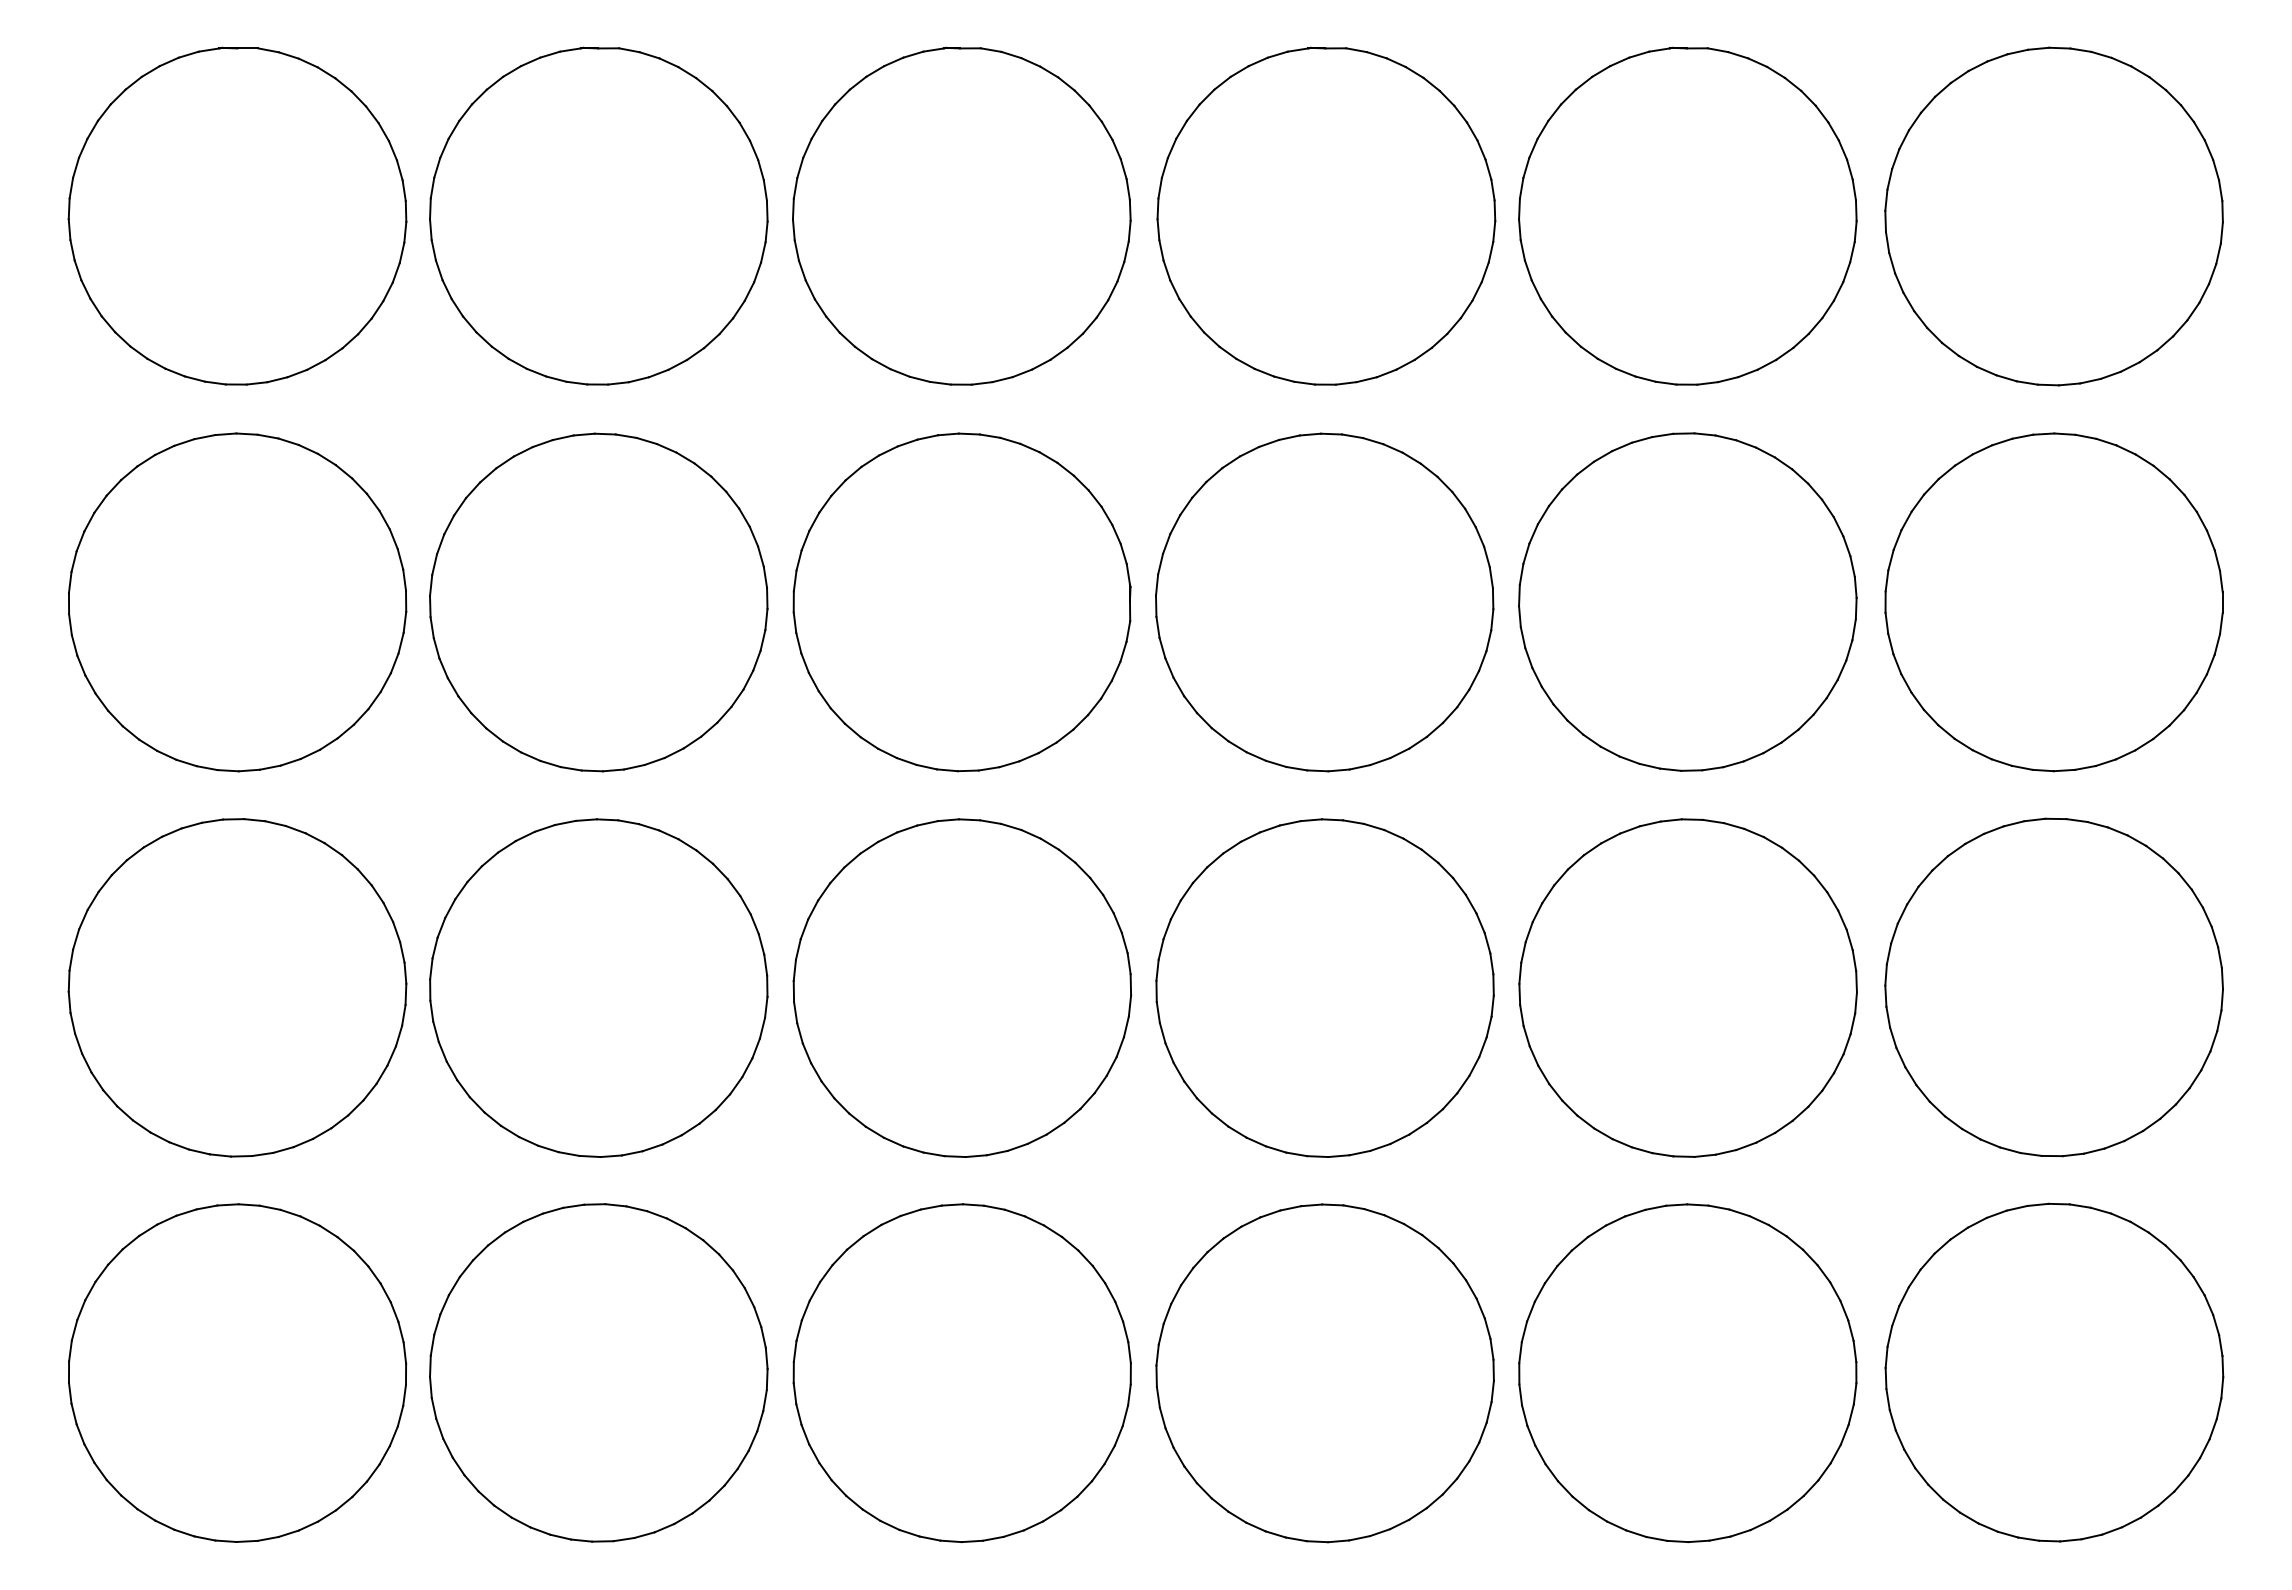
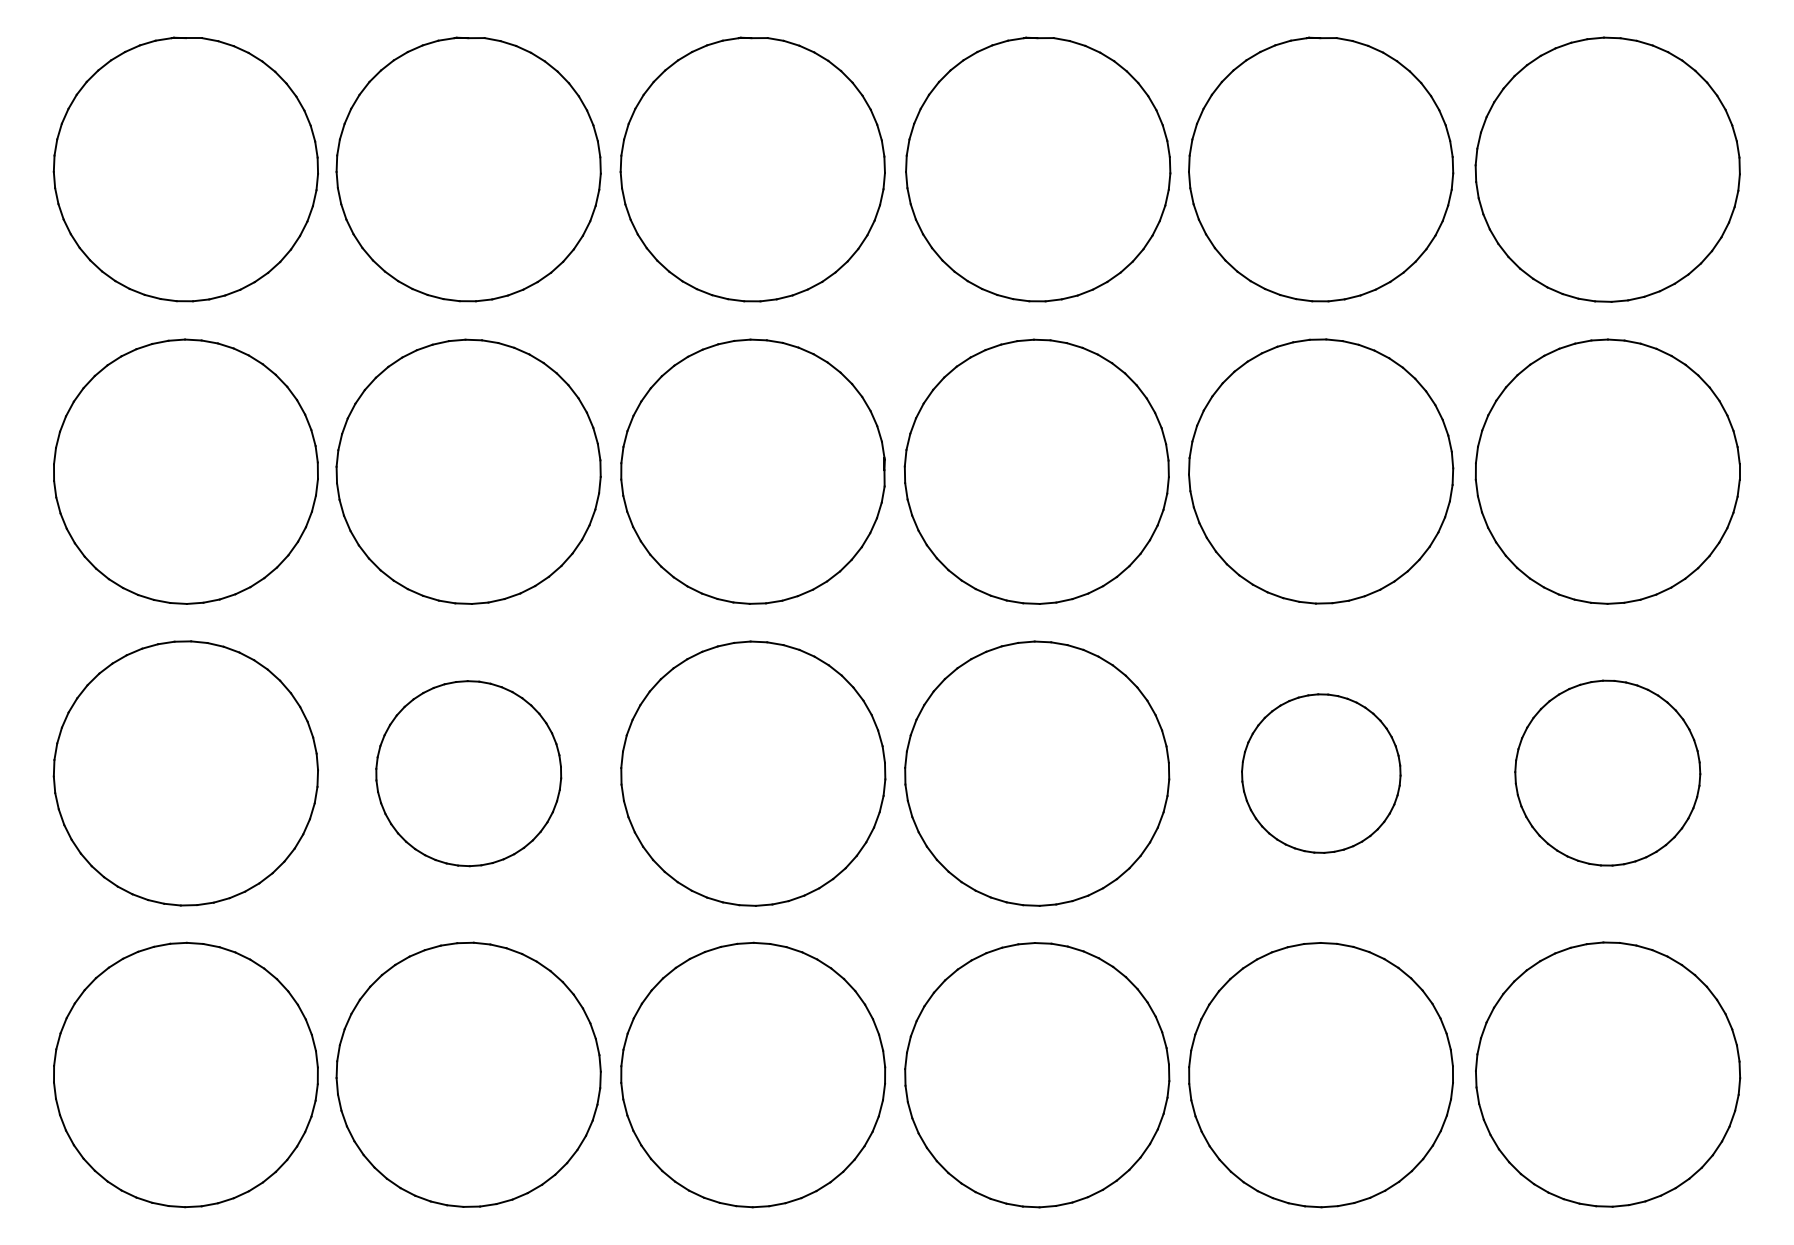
part: (598, 987) -> (468, 773), size x0.7
part: (1687, 987) -> (1320, 773), size x0.6
part: (2053, 987) -> (1607, 773), size x0.7

